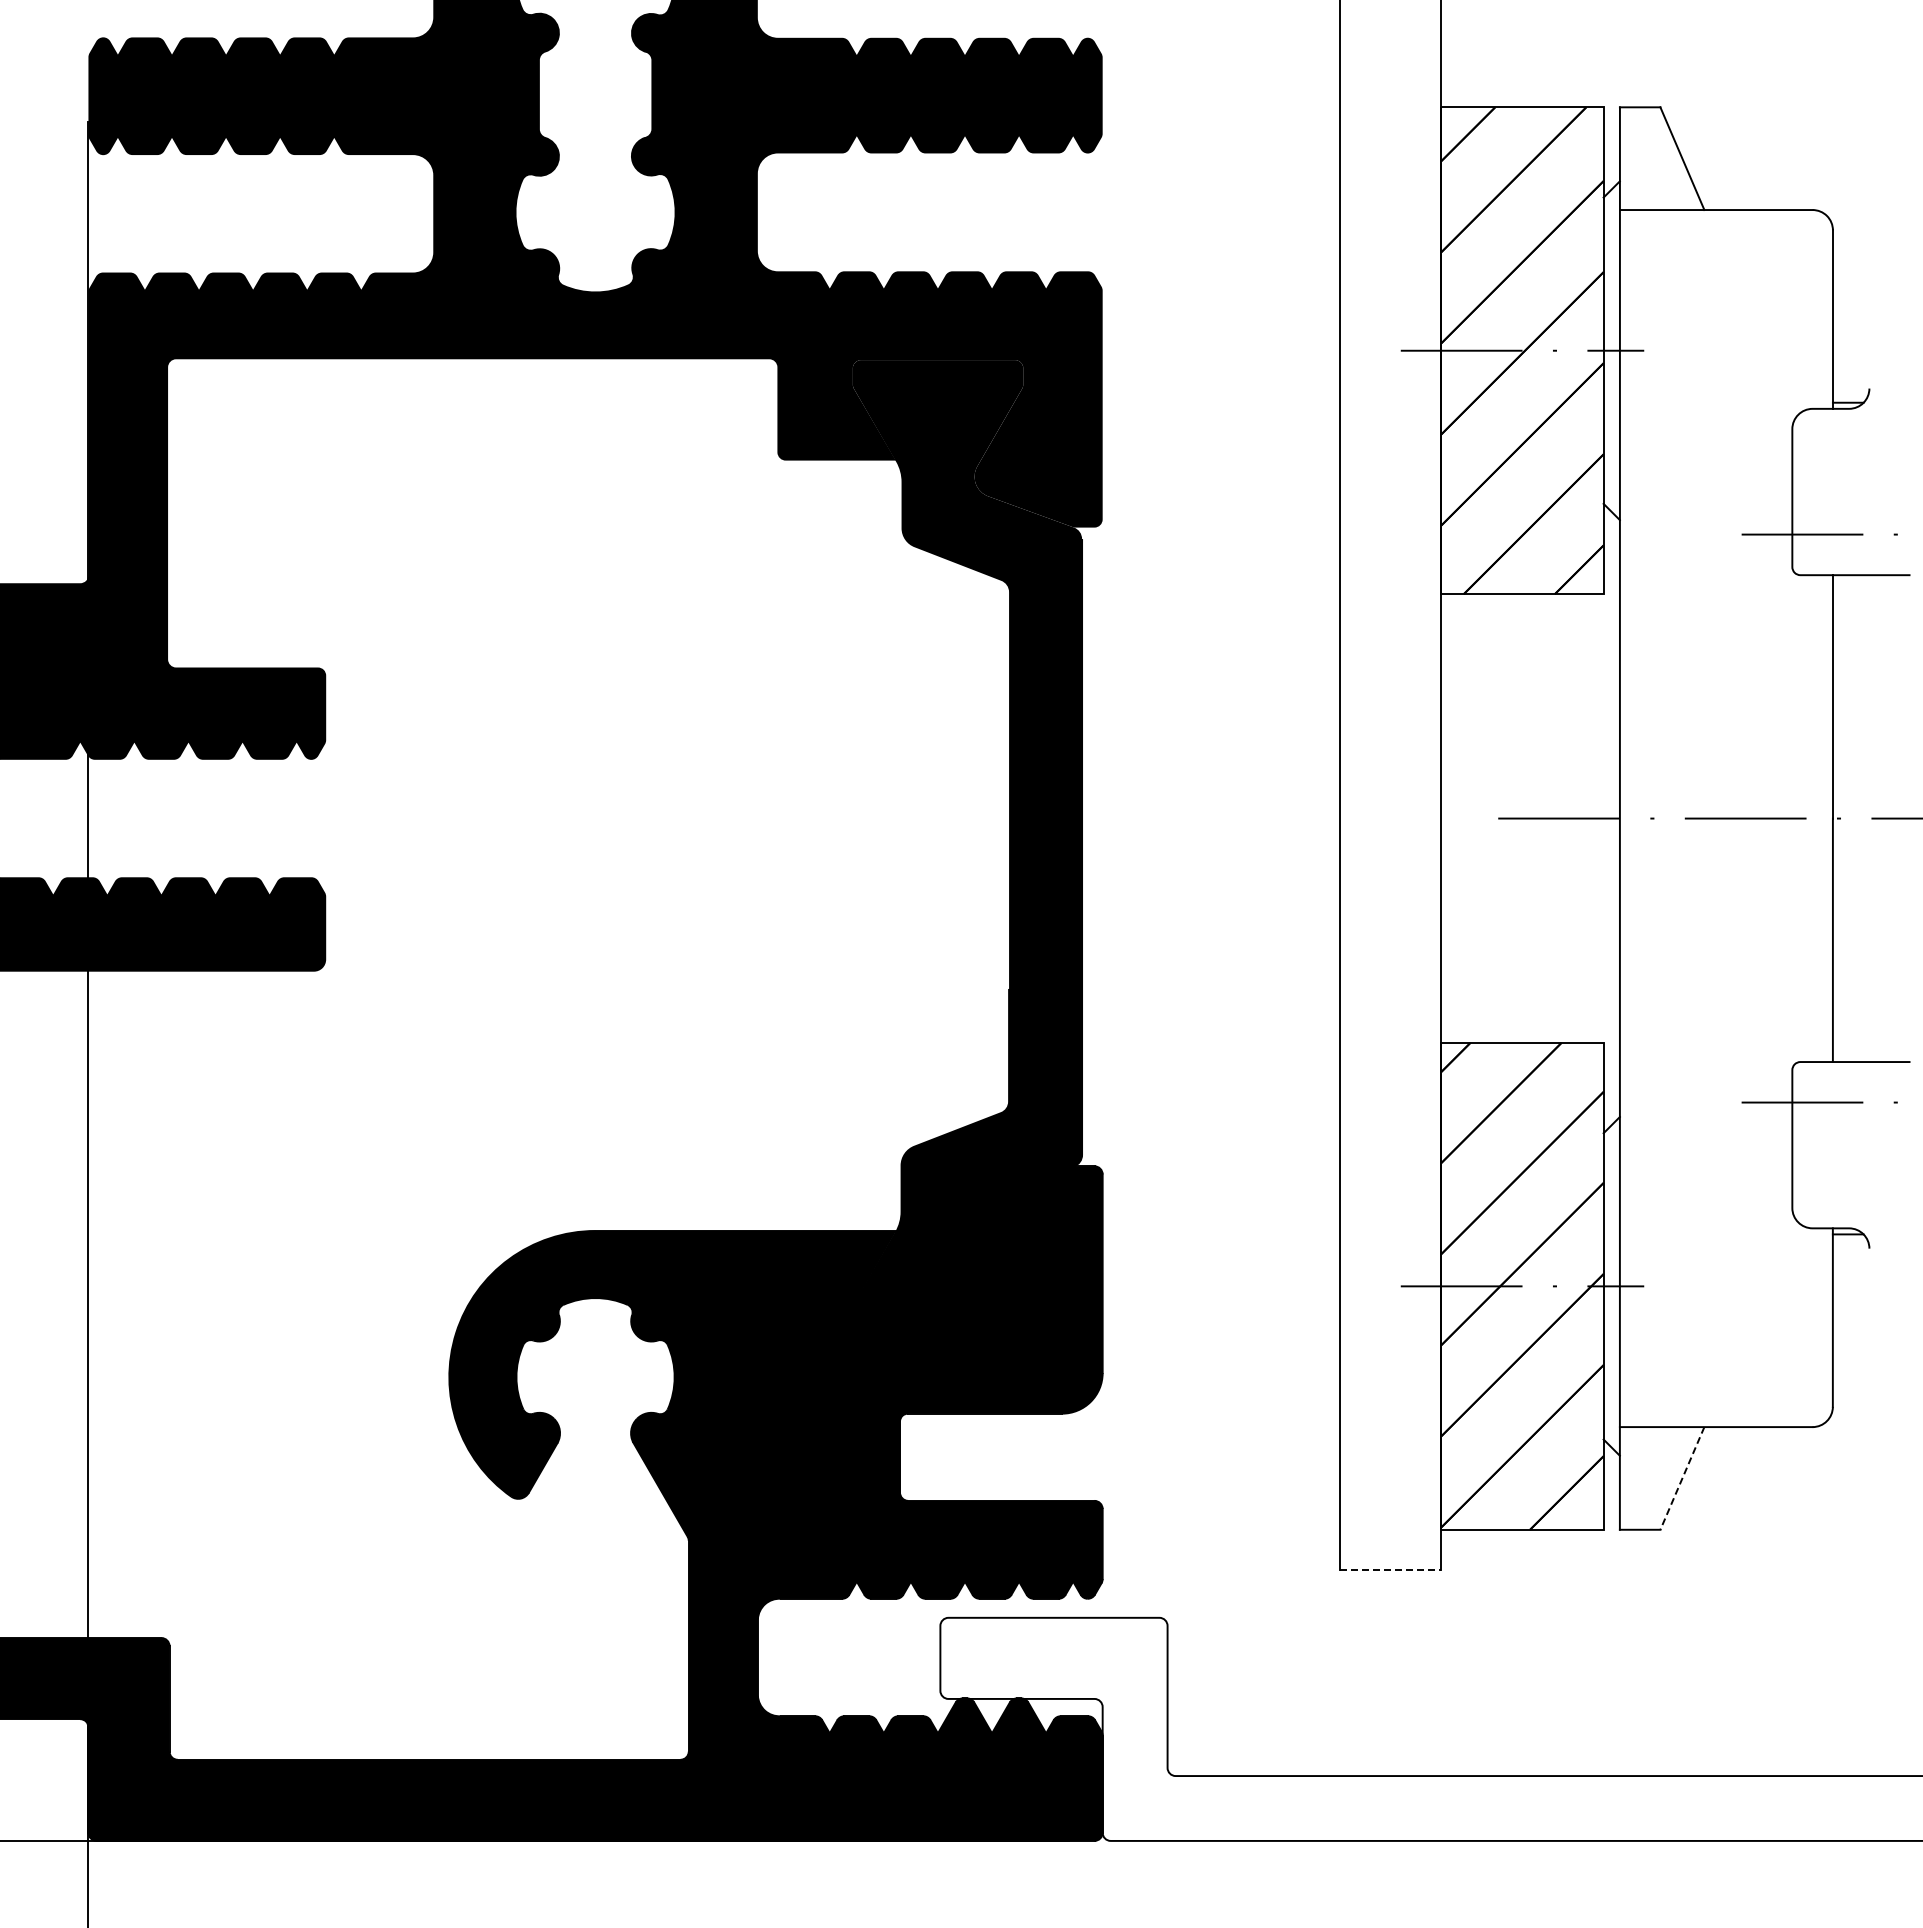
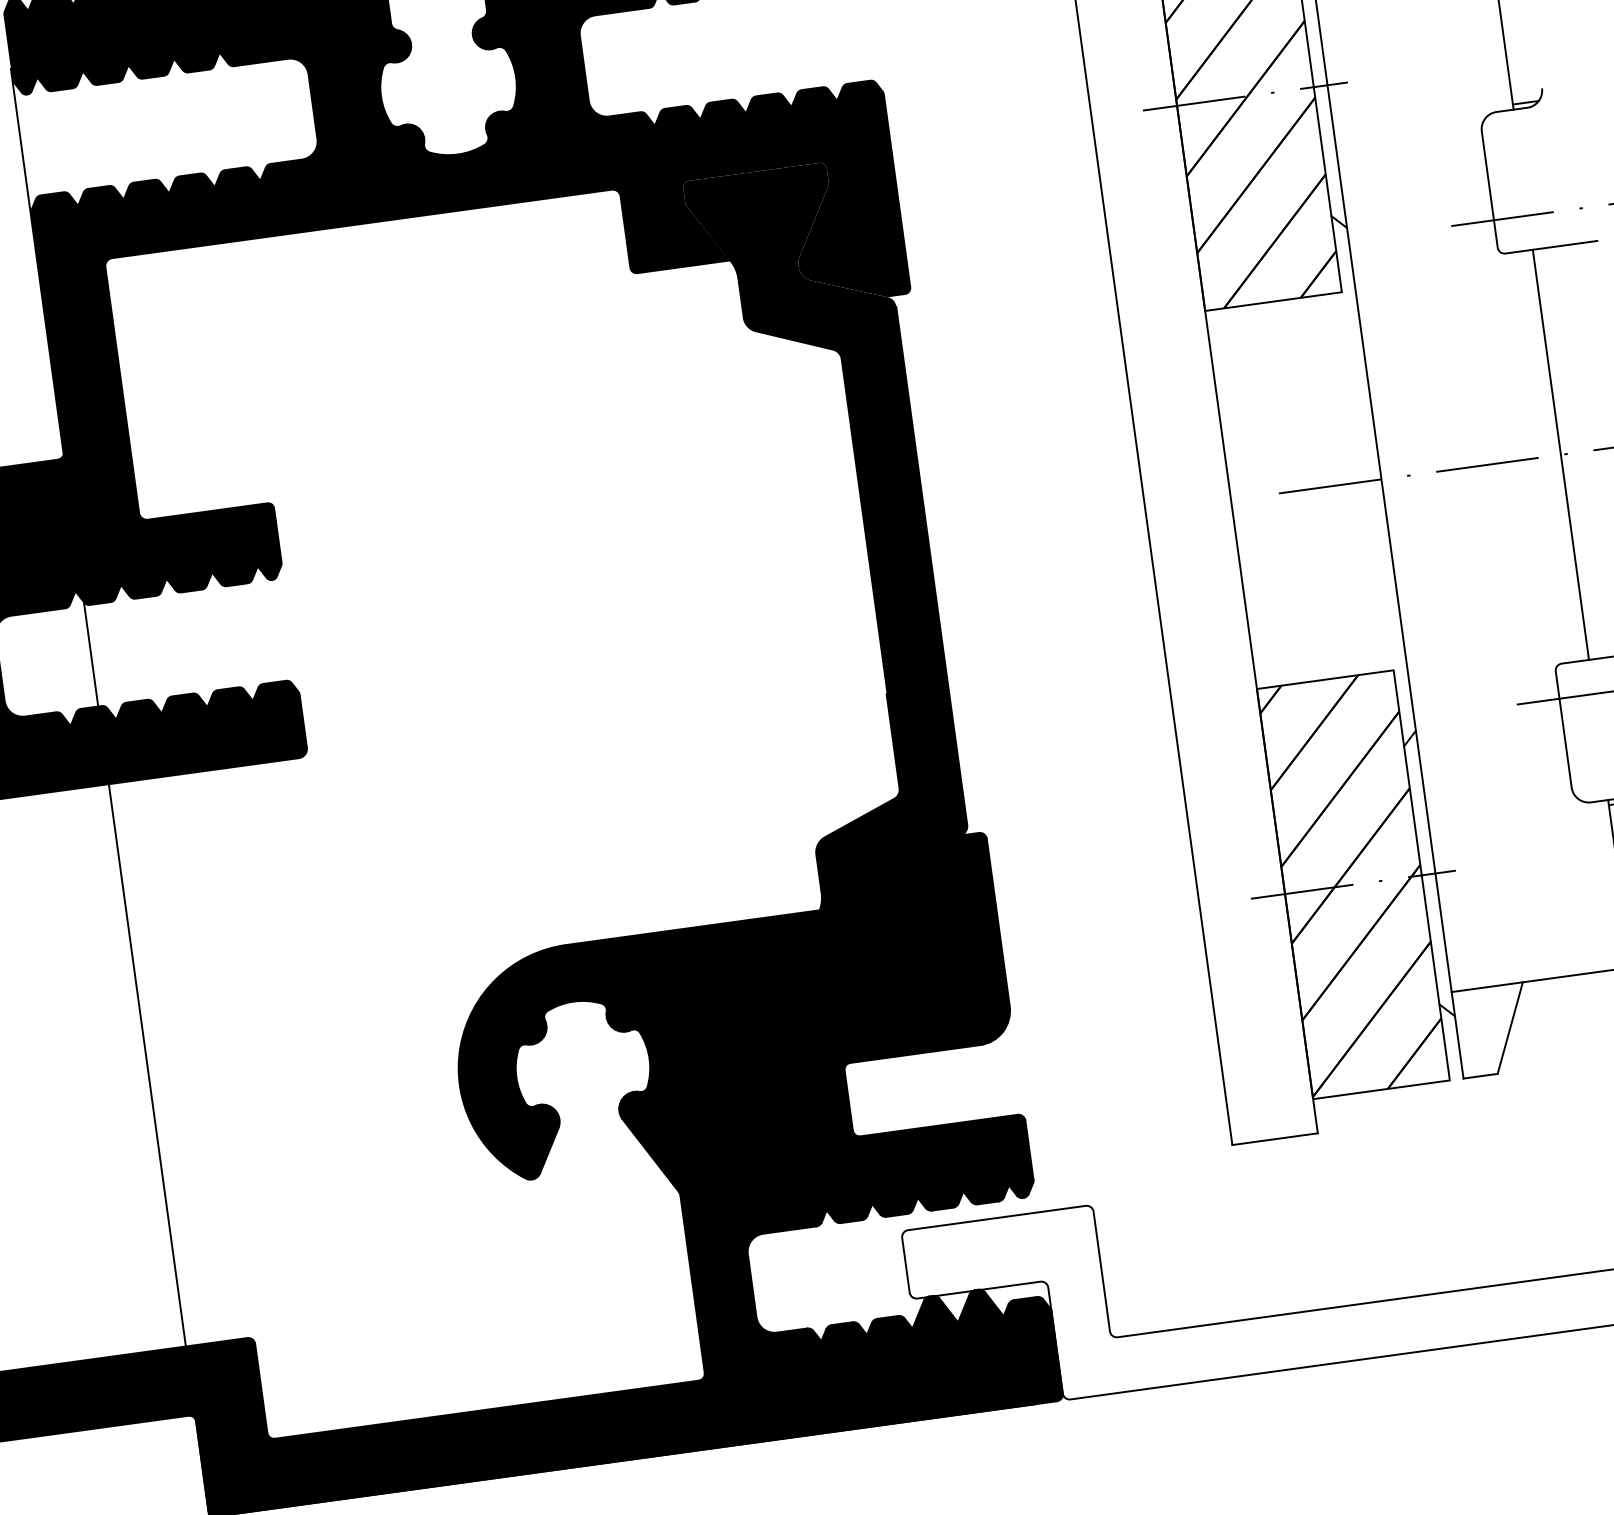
line: (1682, 1478) -> (1510, 1028), dashed -> solid
line: (1390, 1570) -> (1274, 1139), dashed -> solid

